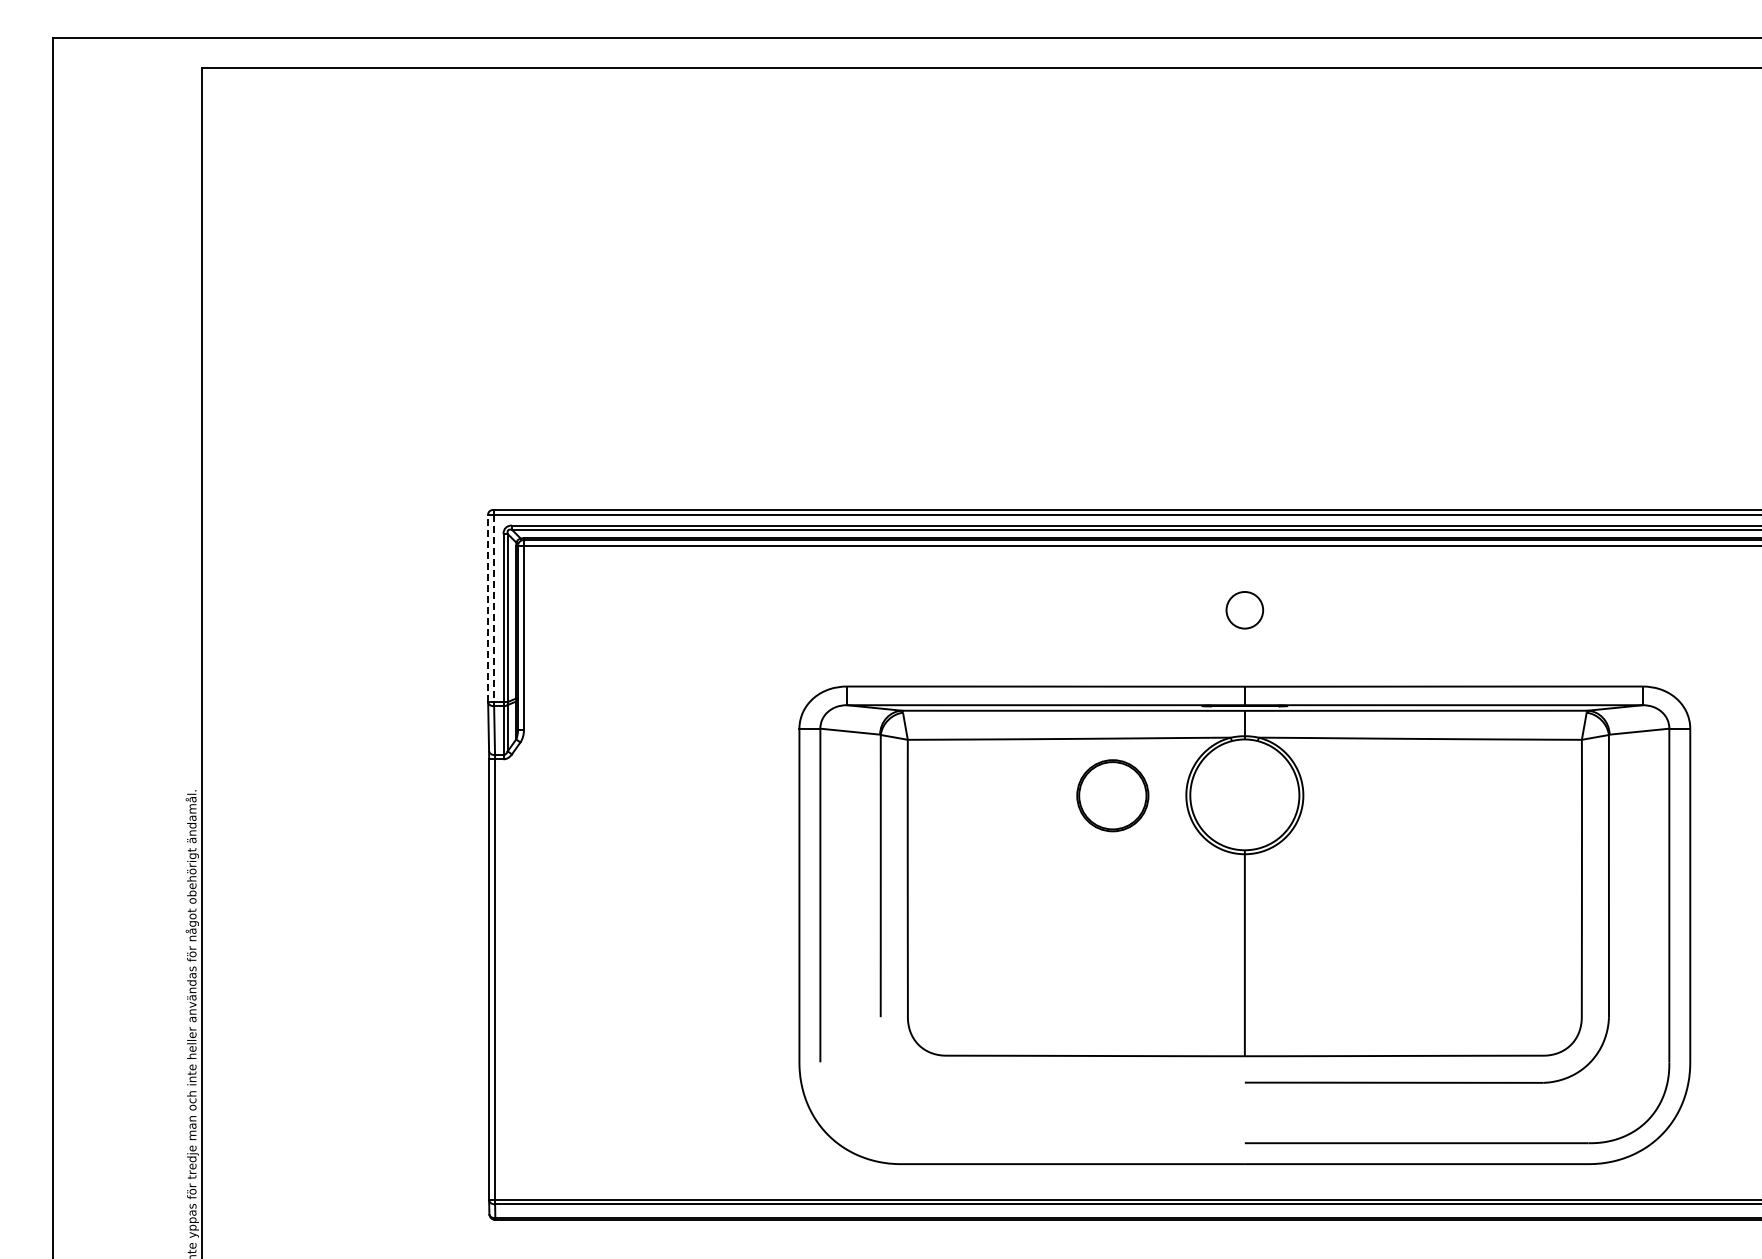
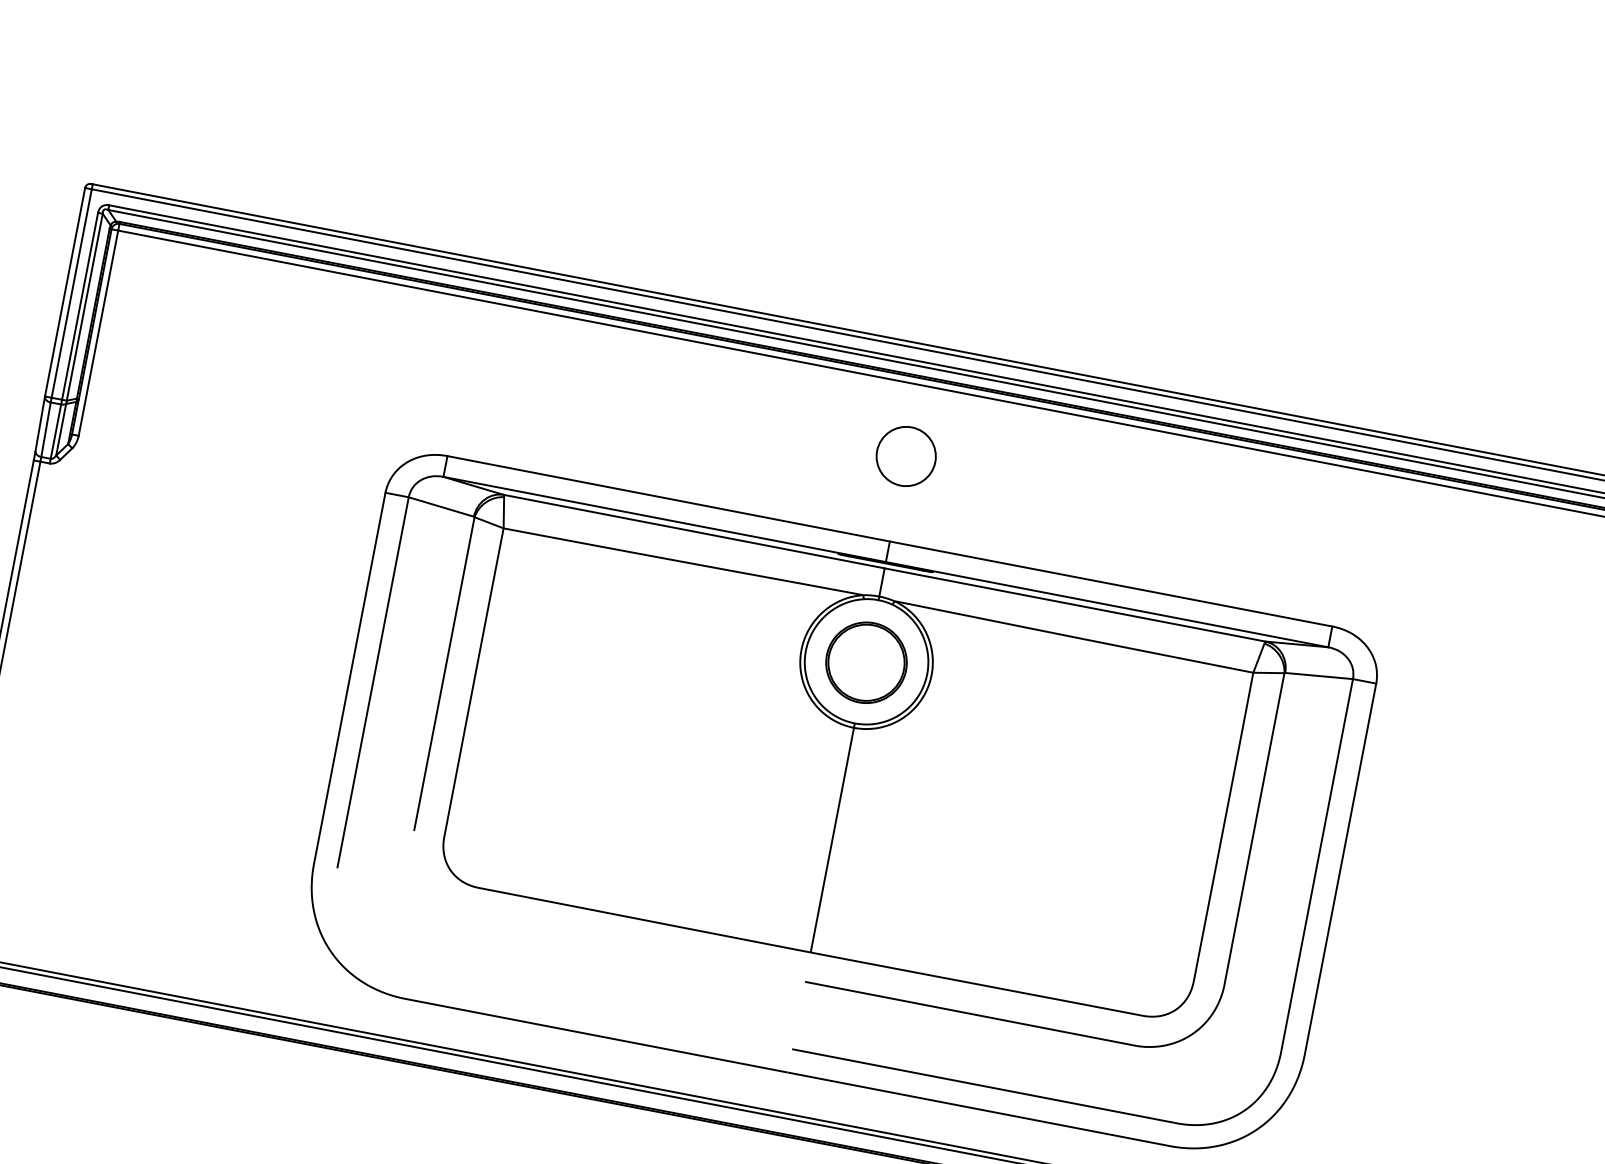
line: (488, 608) -> (65, 292), dashed -> solid
line: (494, 608) -> (72, 293), dashed -> solid
circle: (1244, 610) -> (905, 456), size x1.43
part: (1112, 795) -> (866, 662), moved

